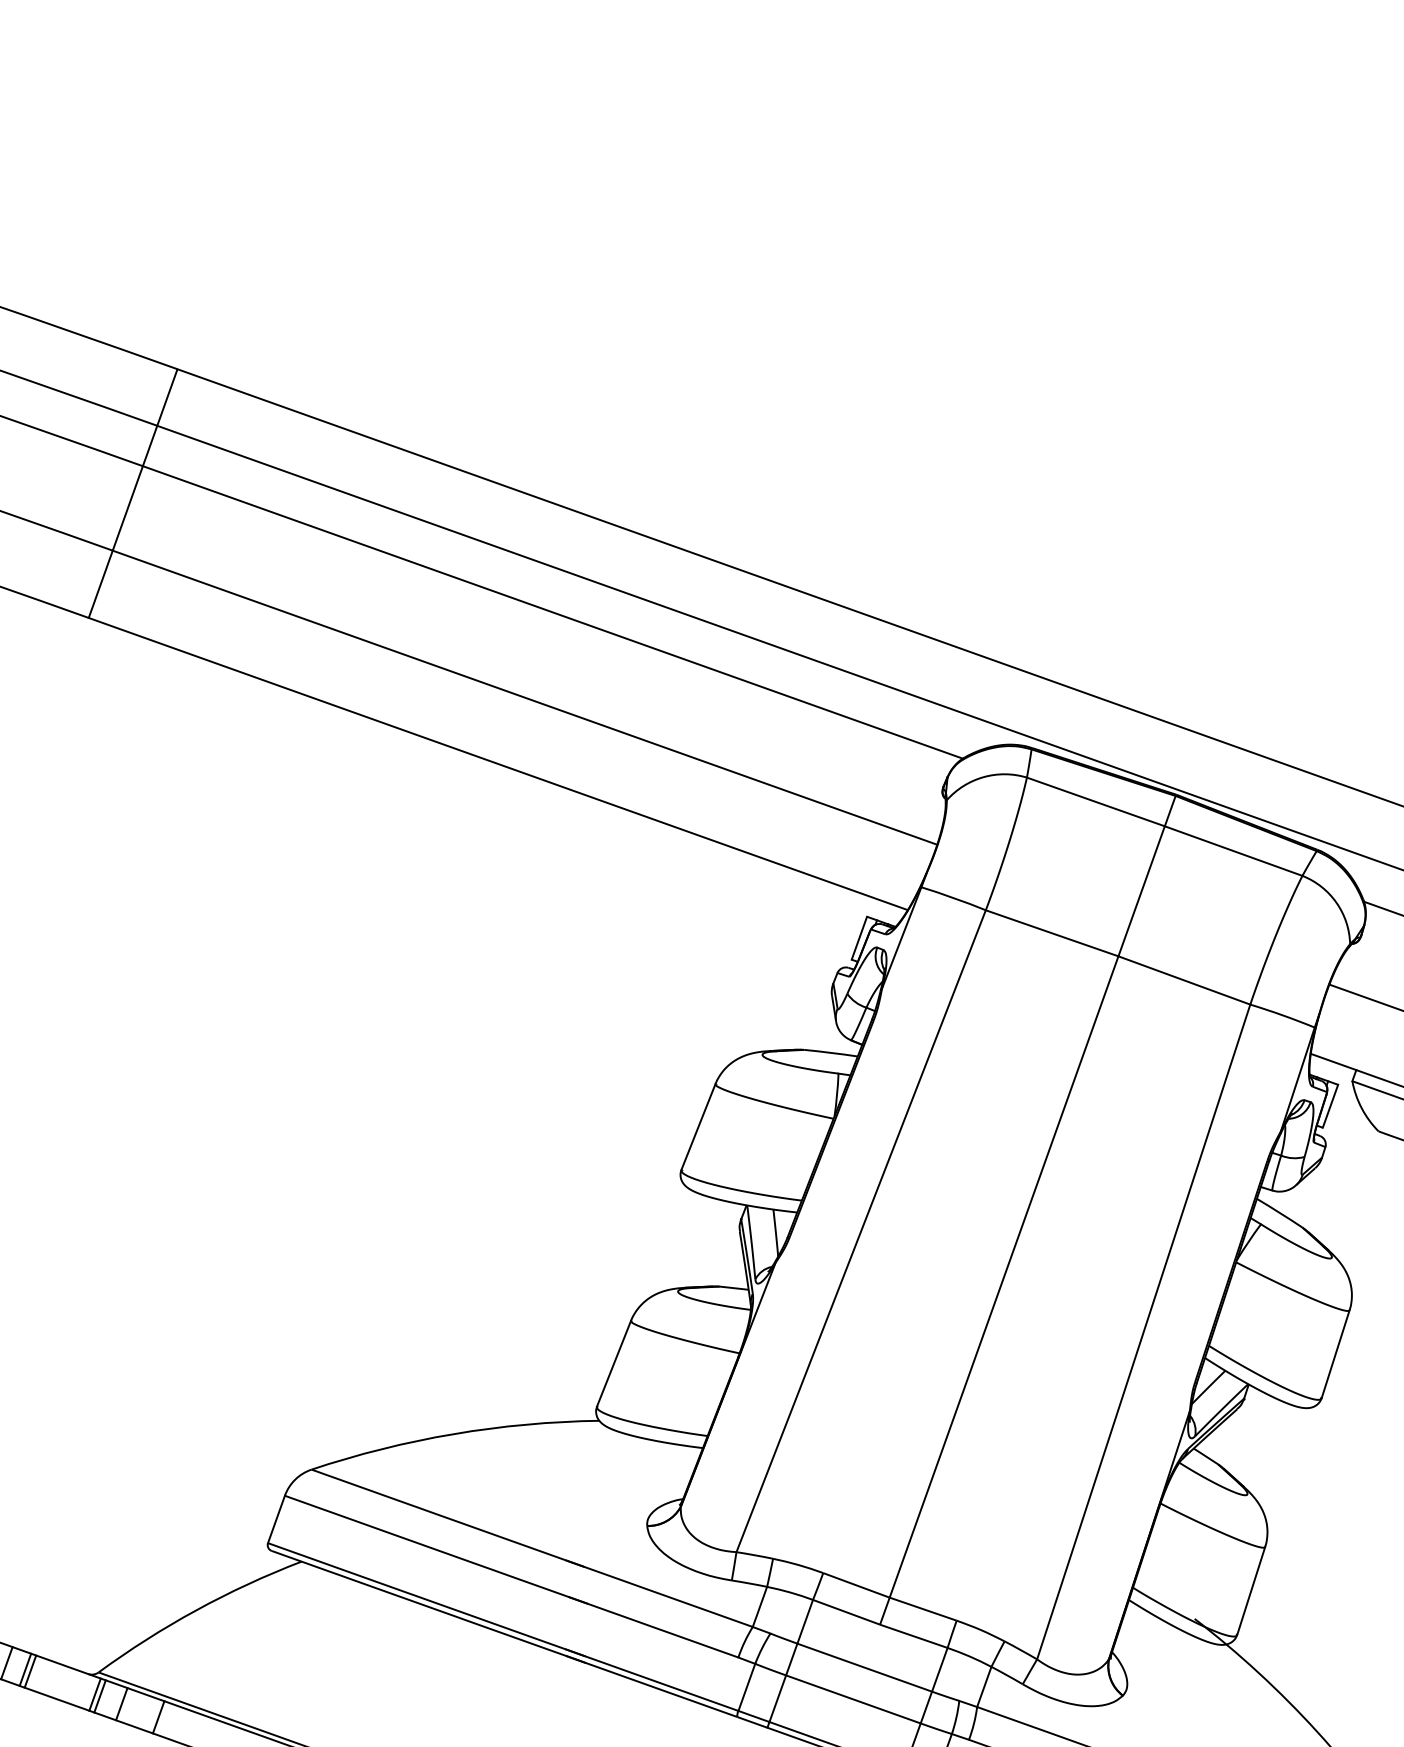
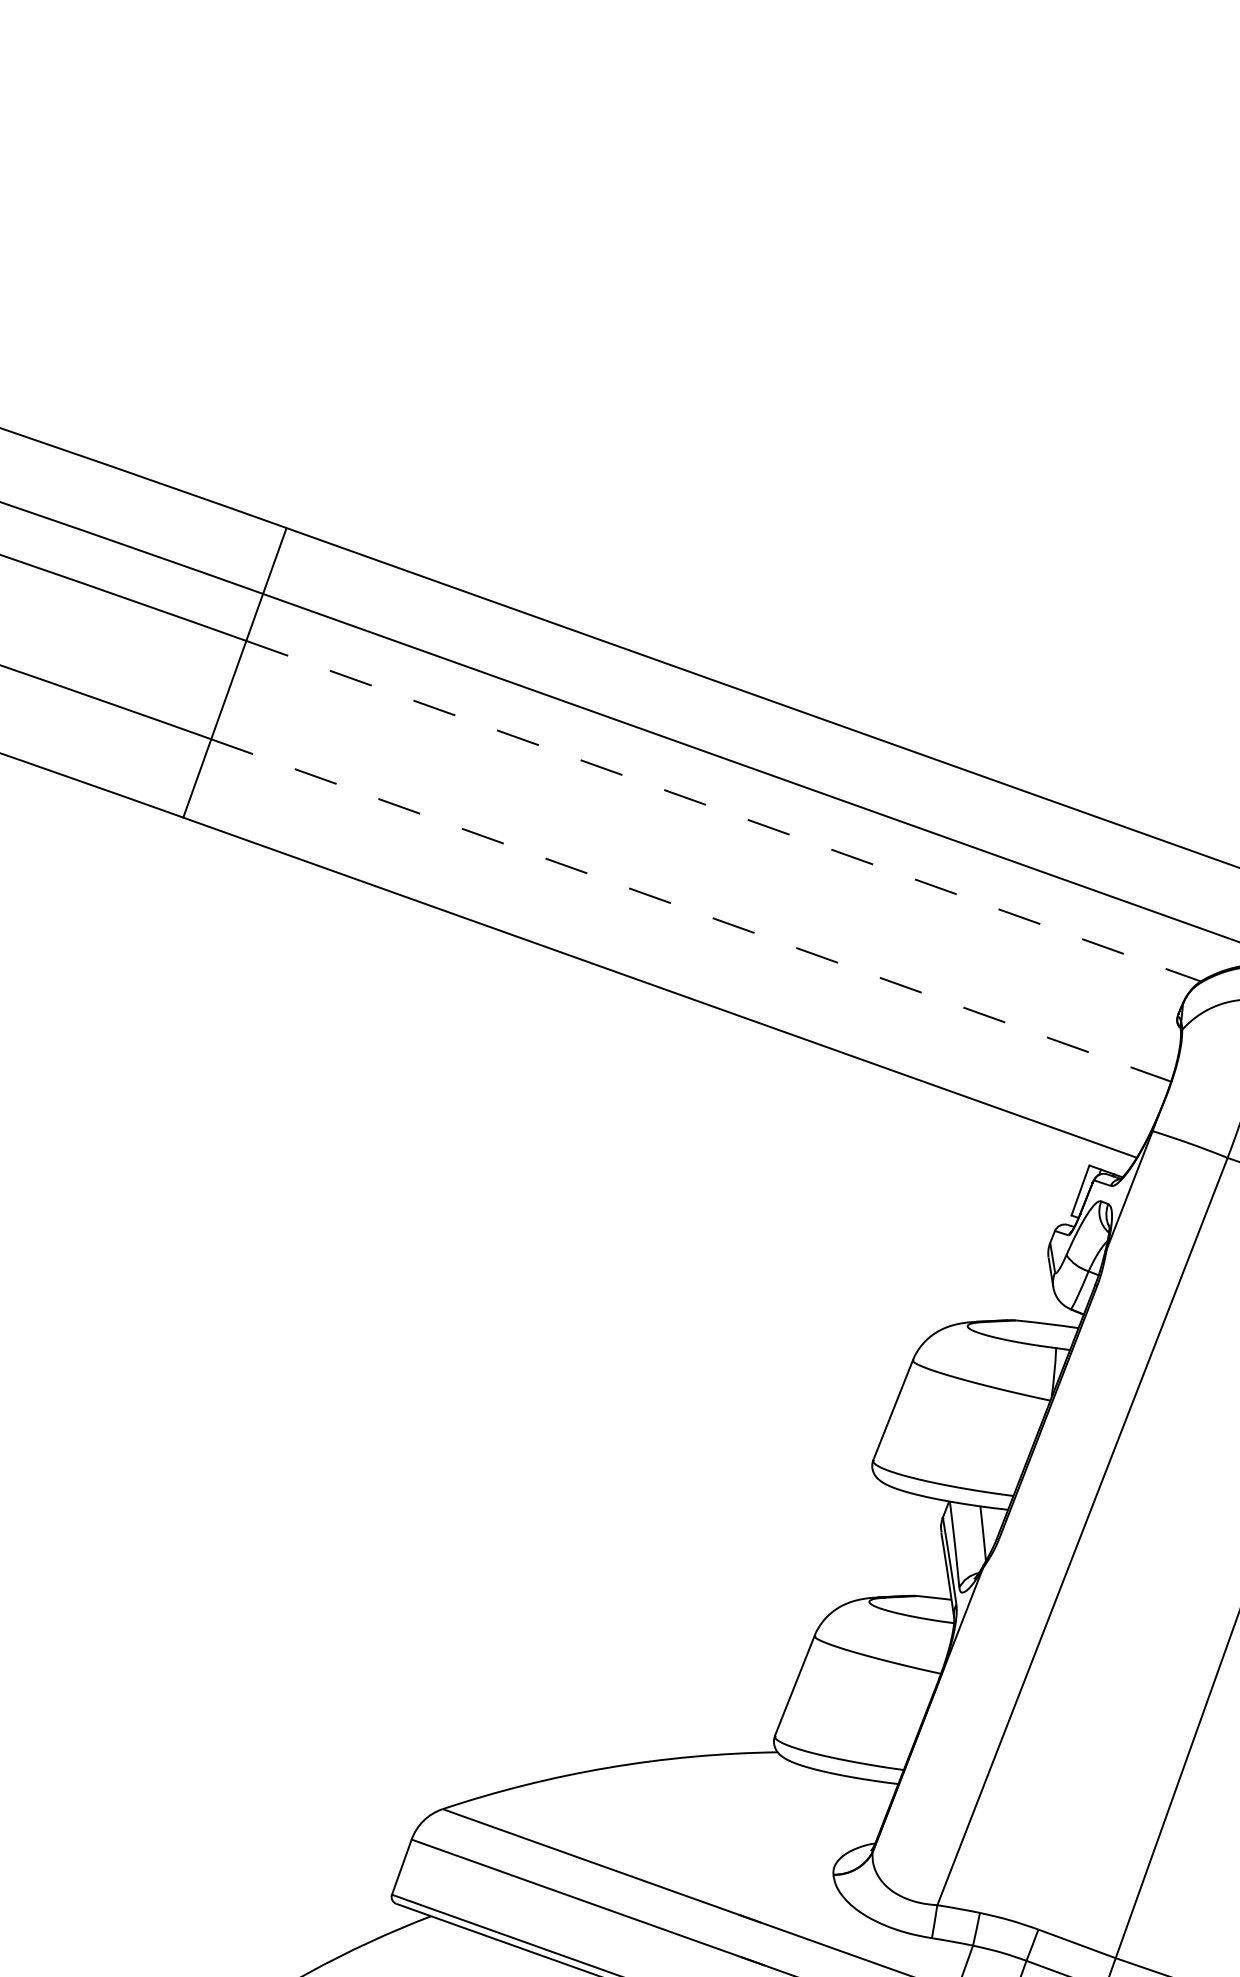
line: (553, 612) -> (724, 811), solid -> dashed
line: (525, 697) -> (691, 910), solid -> dashed

